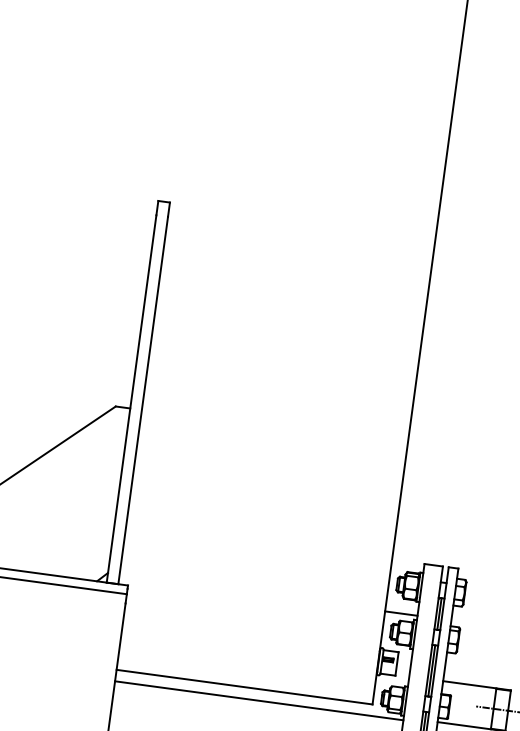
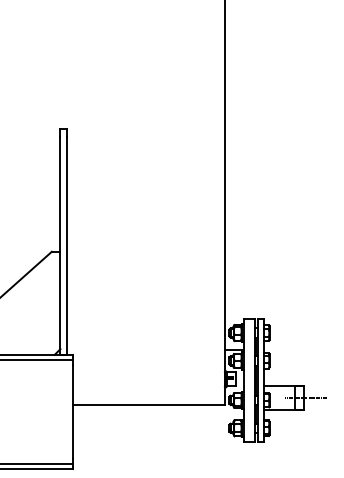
line: (259, 700) -> (158, 411), removed

